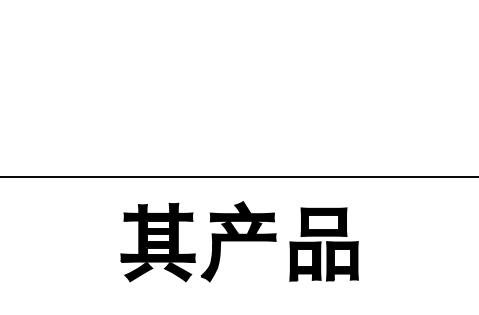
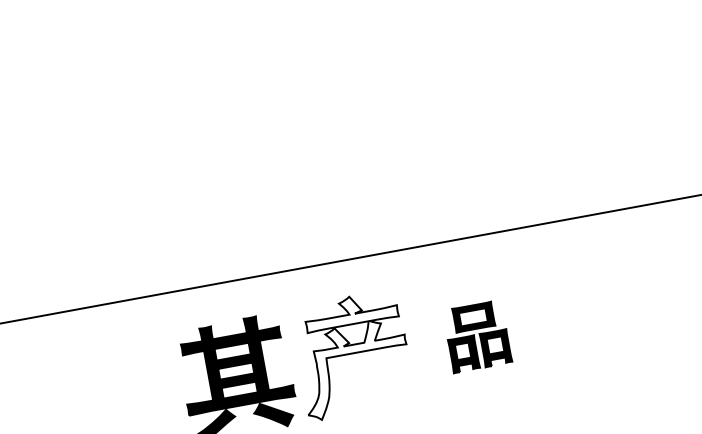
fill: (238, 241) -> (352, 354), removed
part: (323, 244) -> (476, 336), size x0.6

